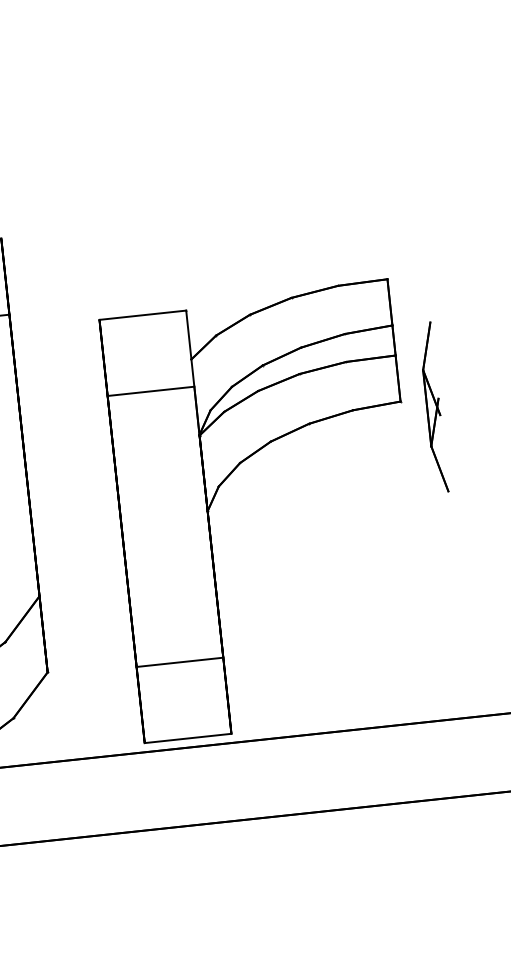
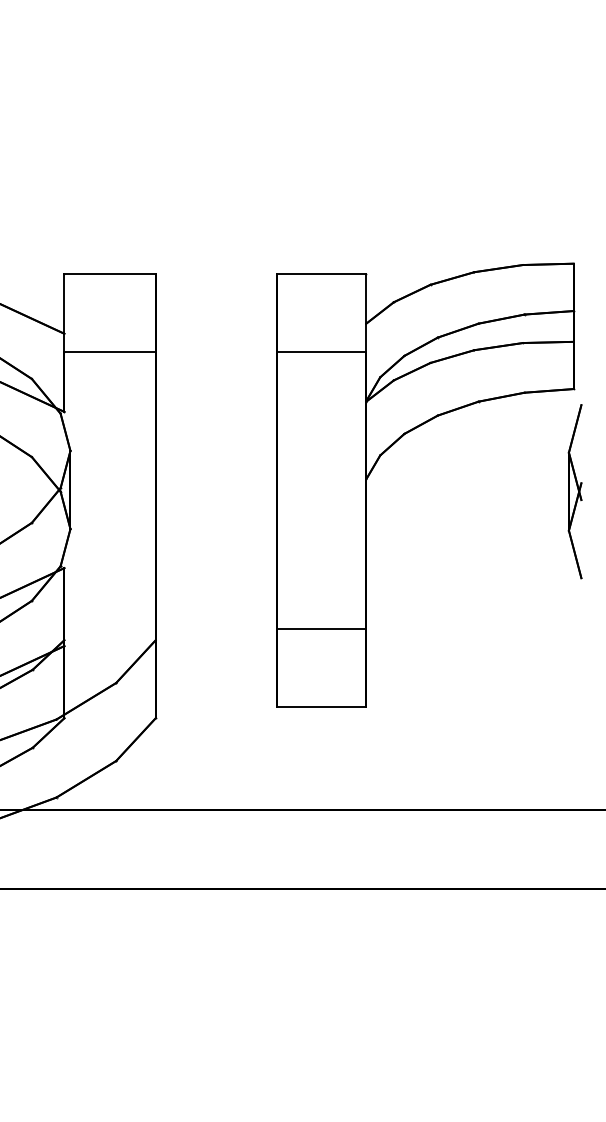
part: (230, 475) -> (393, 445), moved

